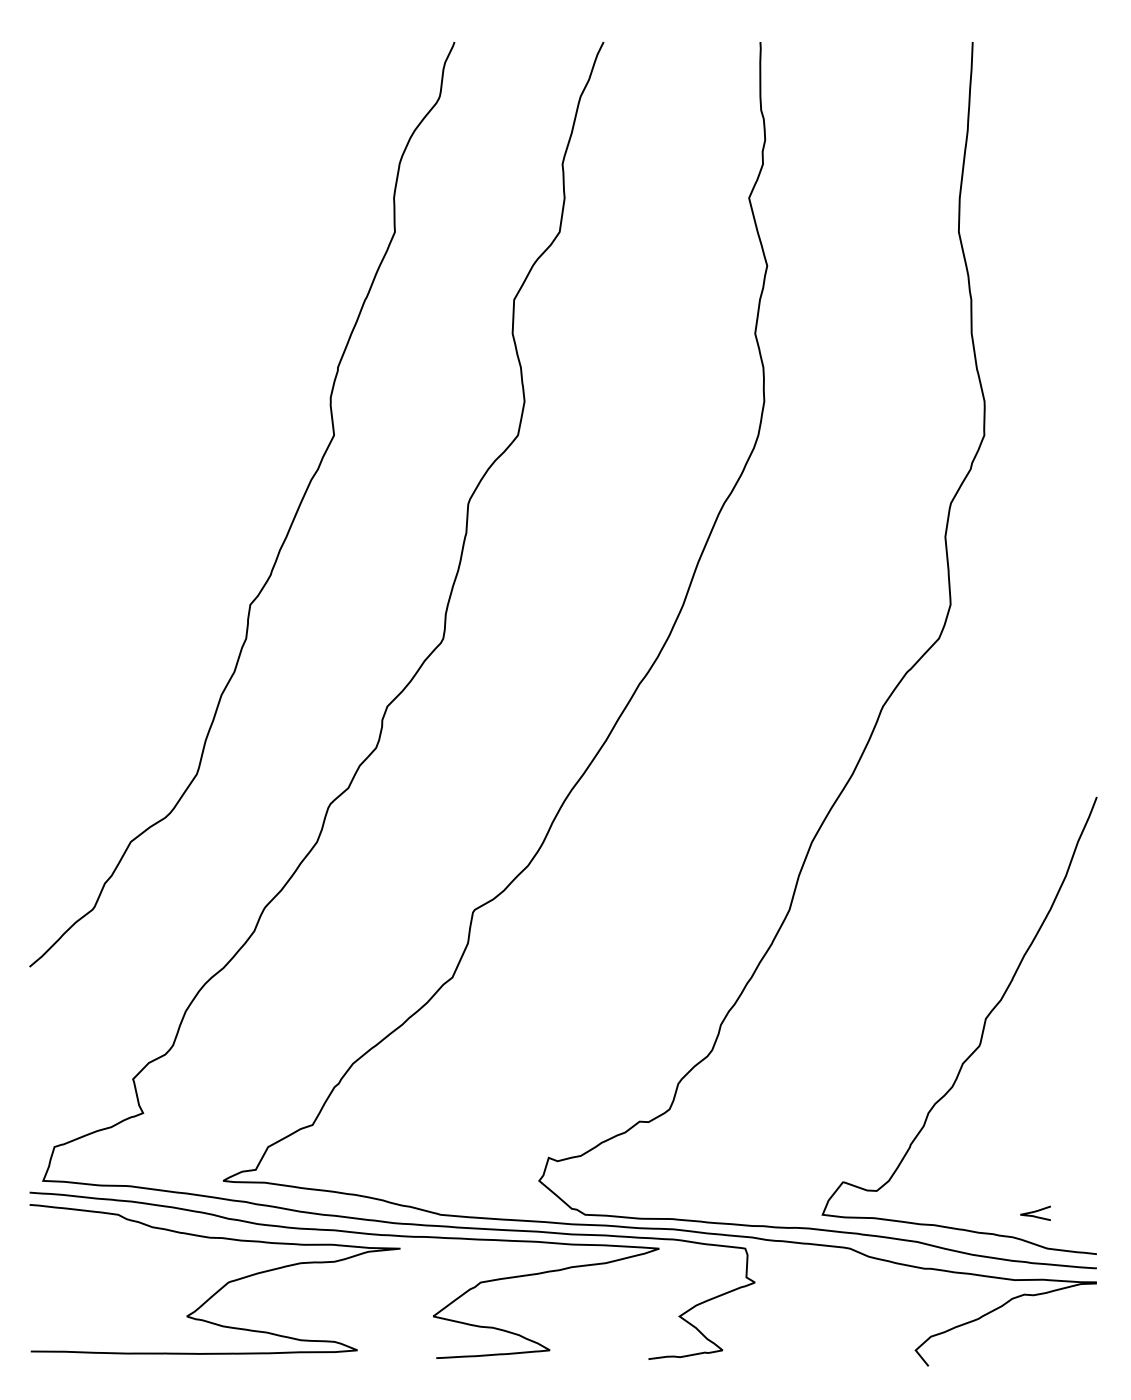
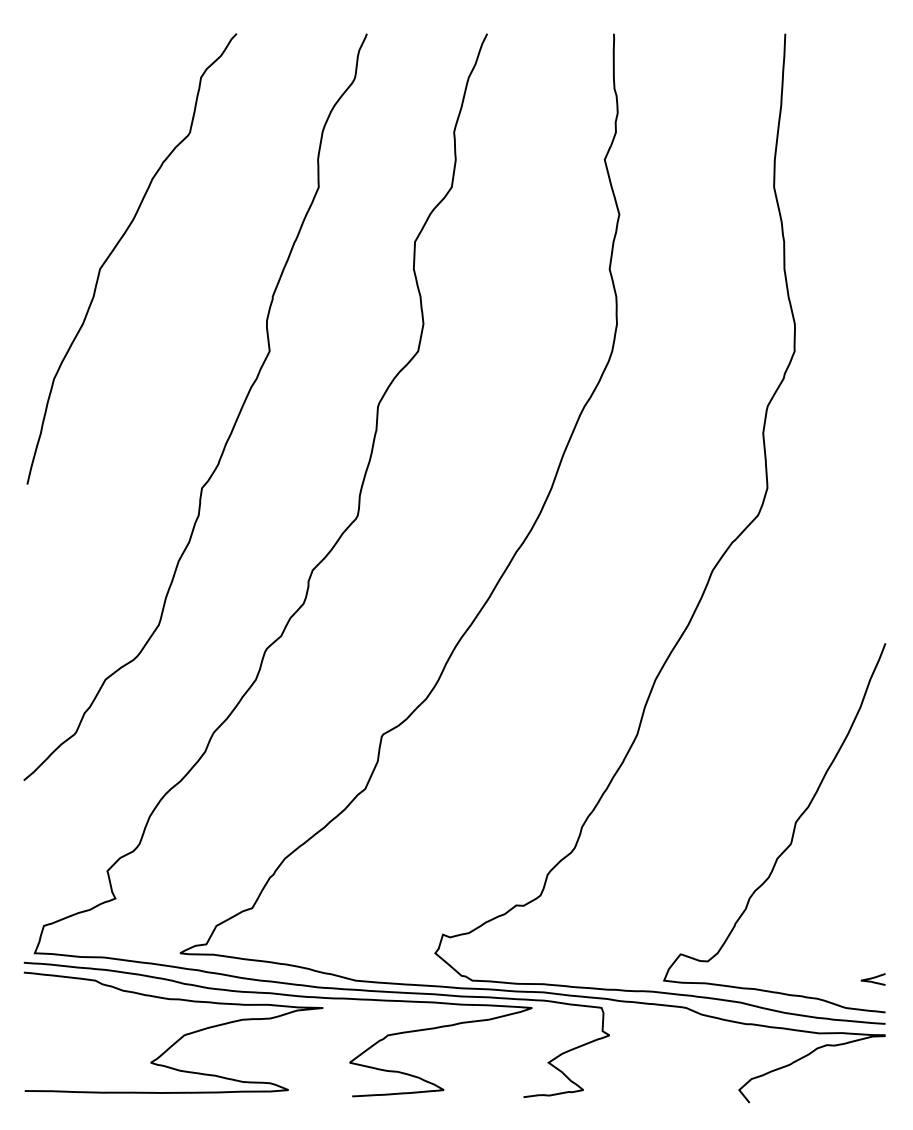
curve: (143, 307) -> (115, 248), added
curve: (1035, 1212) -> (873, 978), moved

